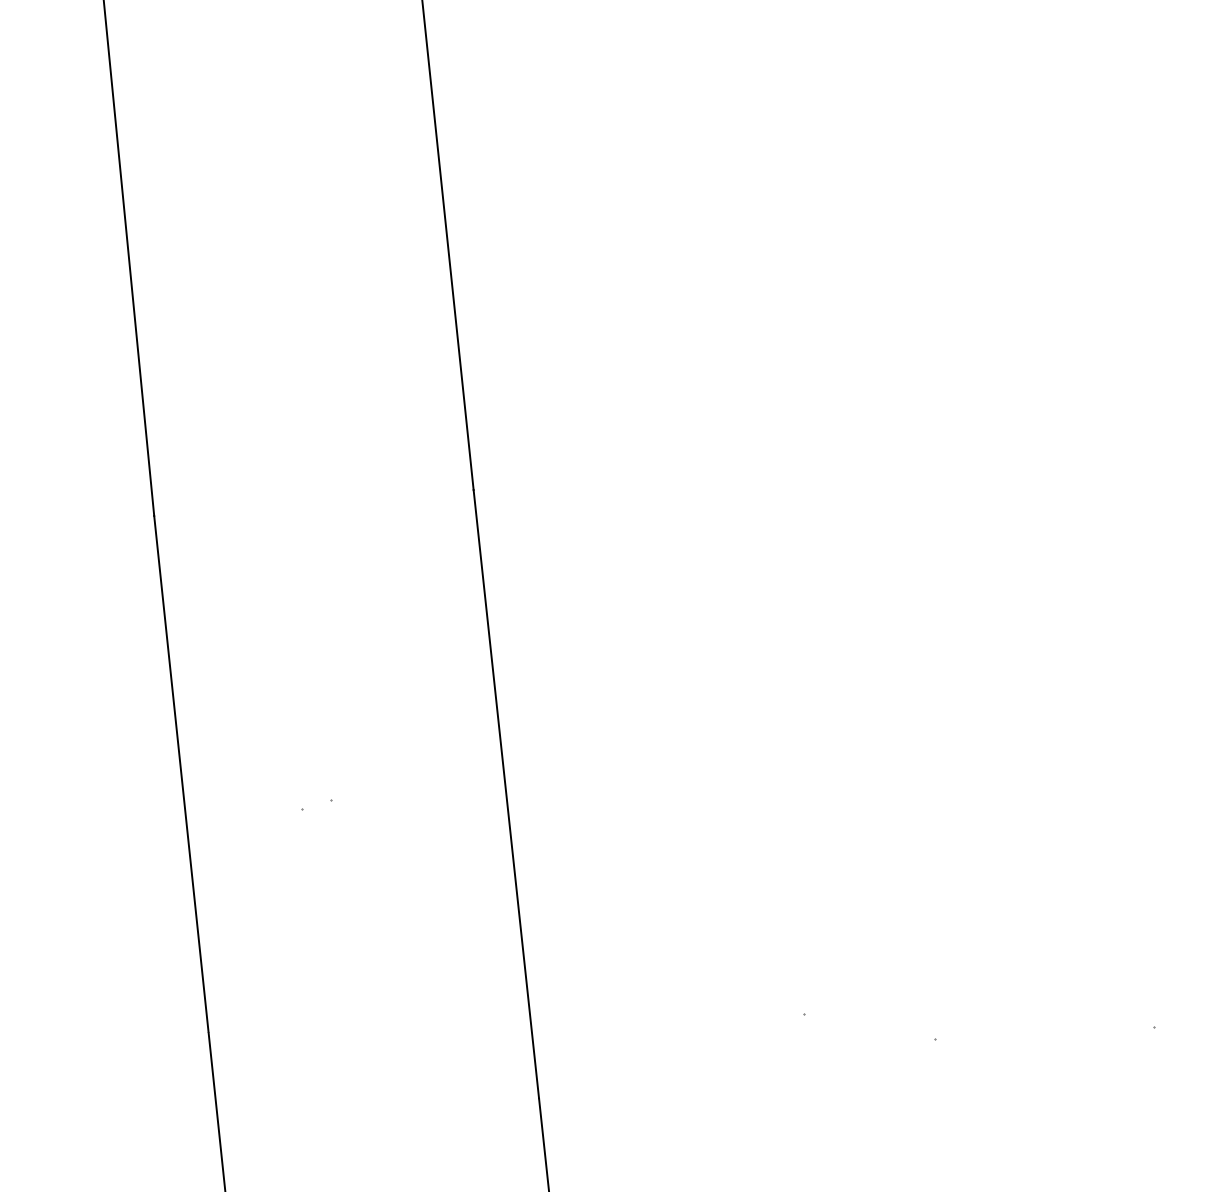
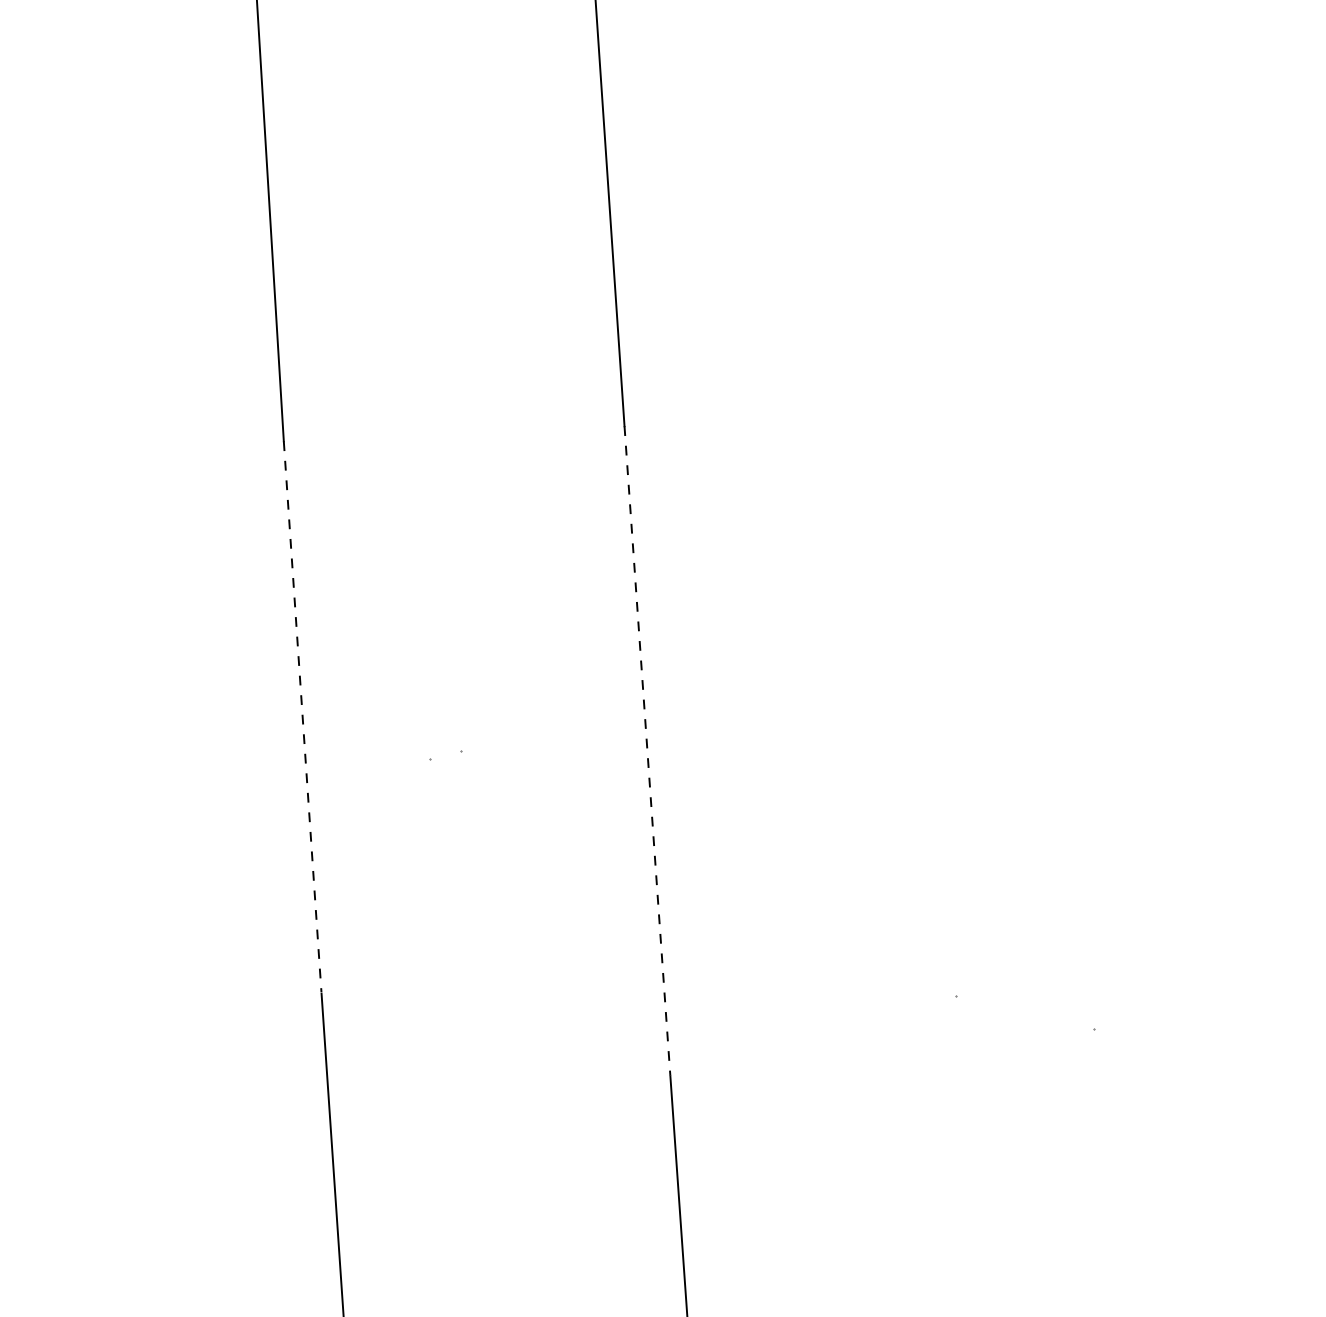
line: (181, 774) -> (302, 717), solid -> dashed
line: (506, 794) -> (647, 751), solid -> dashed

